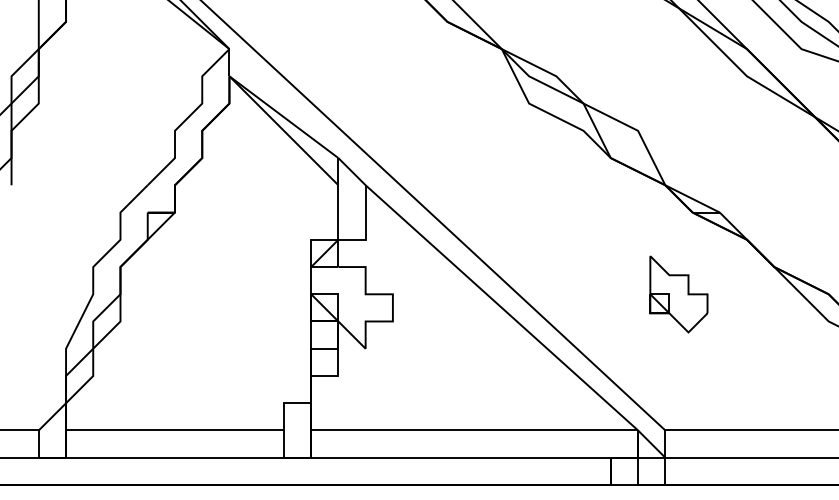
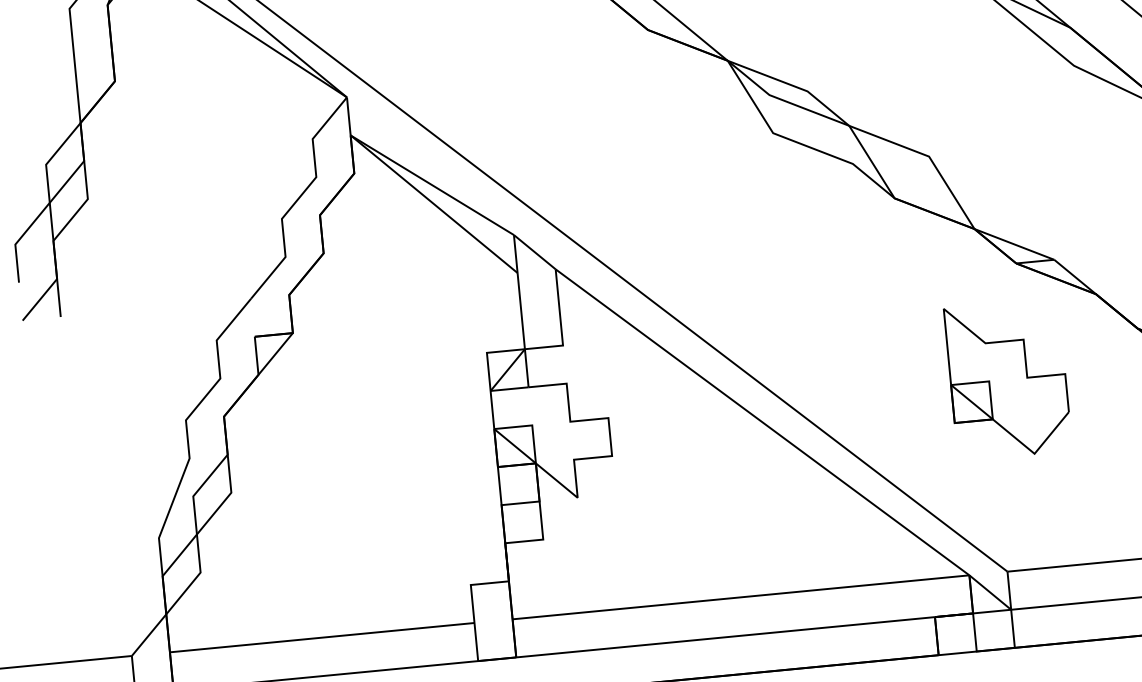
part: (678, 294) -> (1007, 379), size x1.43

